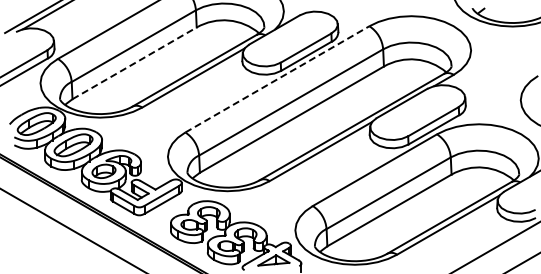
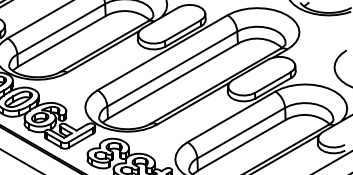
line: (134, 63) -> (61, 41), dashed -> solid
line: (277, 79) -> (162, 52), dashed -> solid

